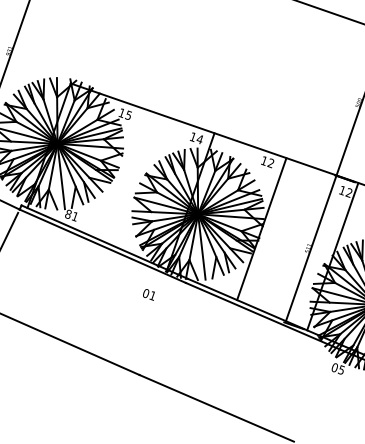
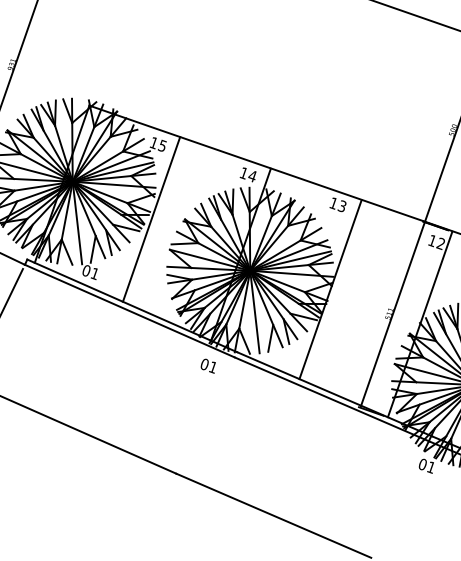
text: (270, 163) -> (341, 206), 12 -> 13
line: (119, 173) -> (150, 219), added
text: (68, 213) -> (86, 269), 81 -> 01
text: (148, 294) -> (207, 365), moved
text: (340, 370) -> (429, 467), 05 -> 01

